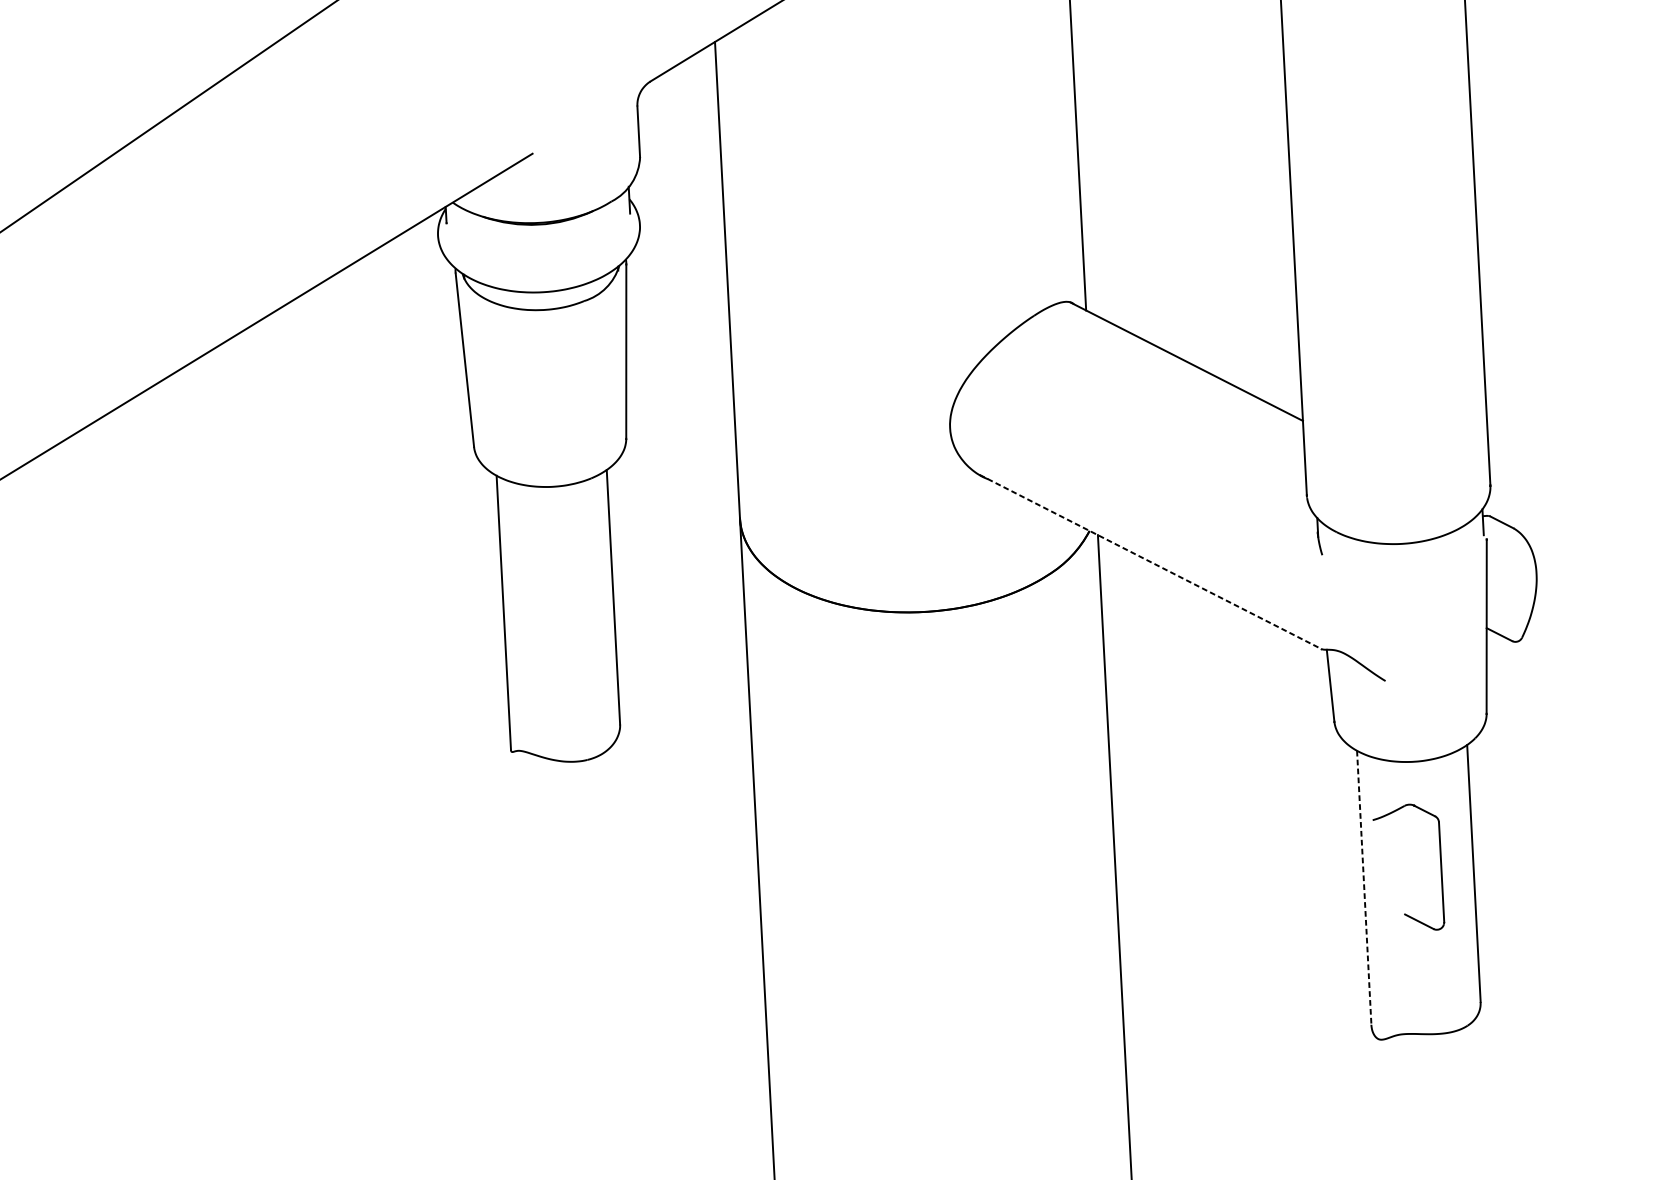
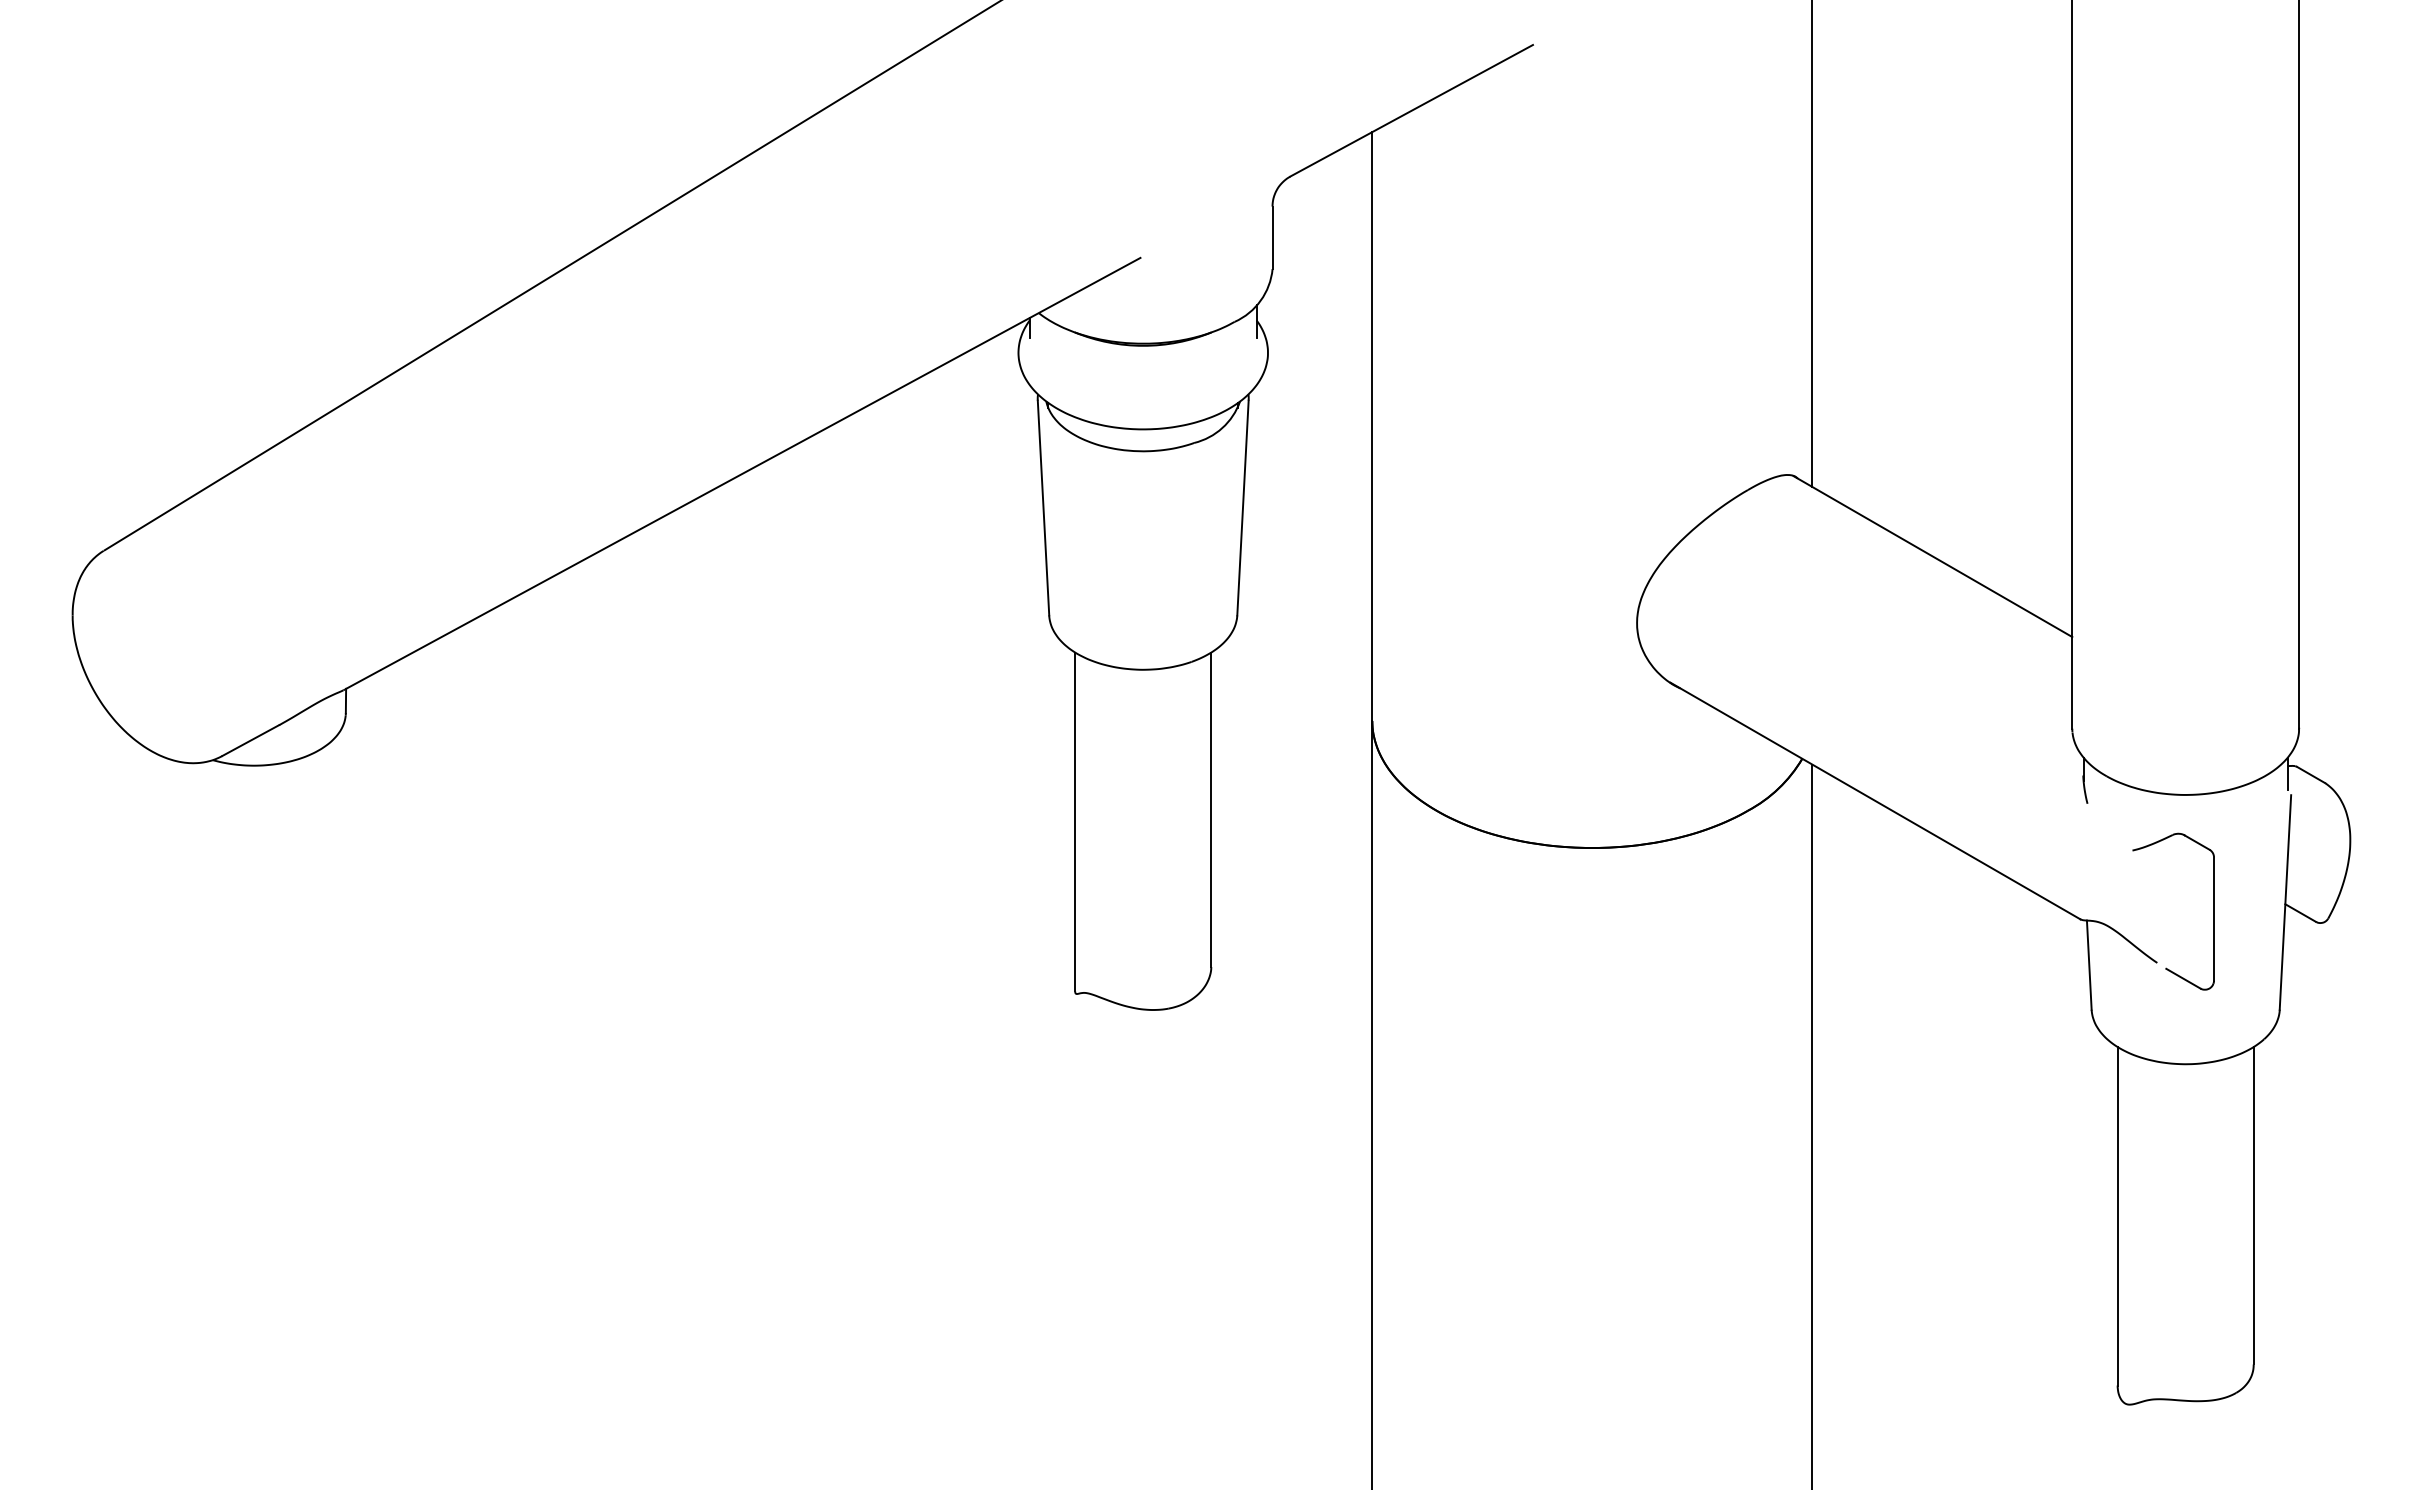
line: (1150, 562) -> (1875, 801), dashed -> solid
part: (1440, 866) -> (2213, 911), moved
line: (1364, 887) -> (2117, 1216), dashed -> solid

